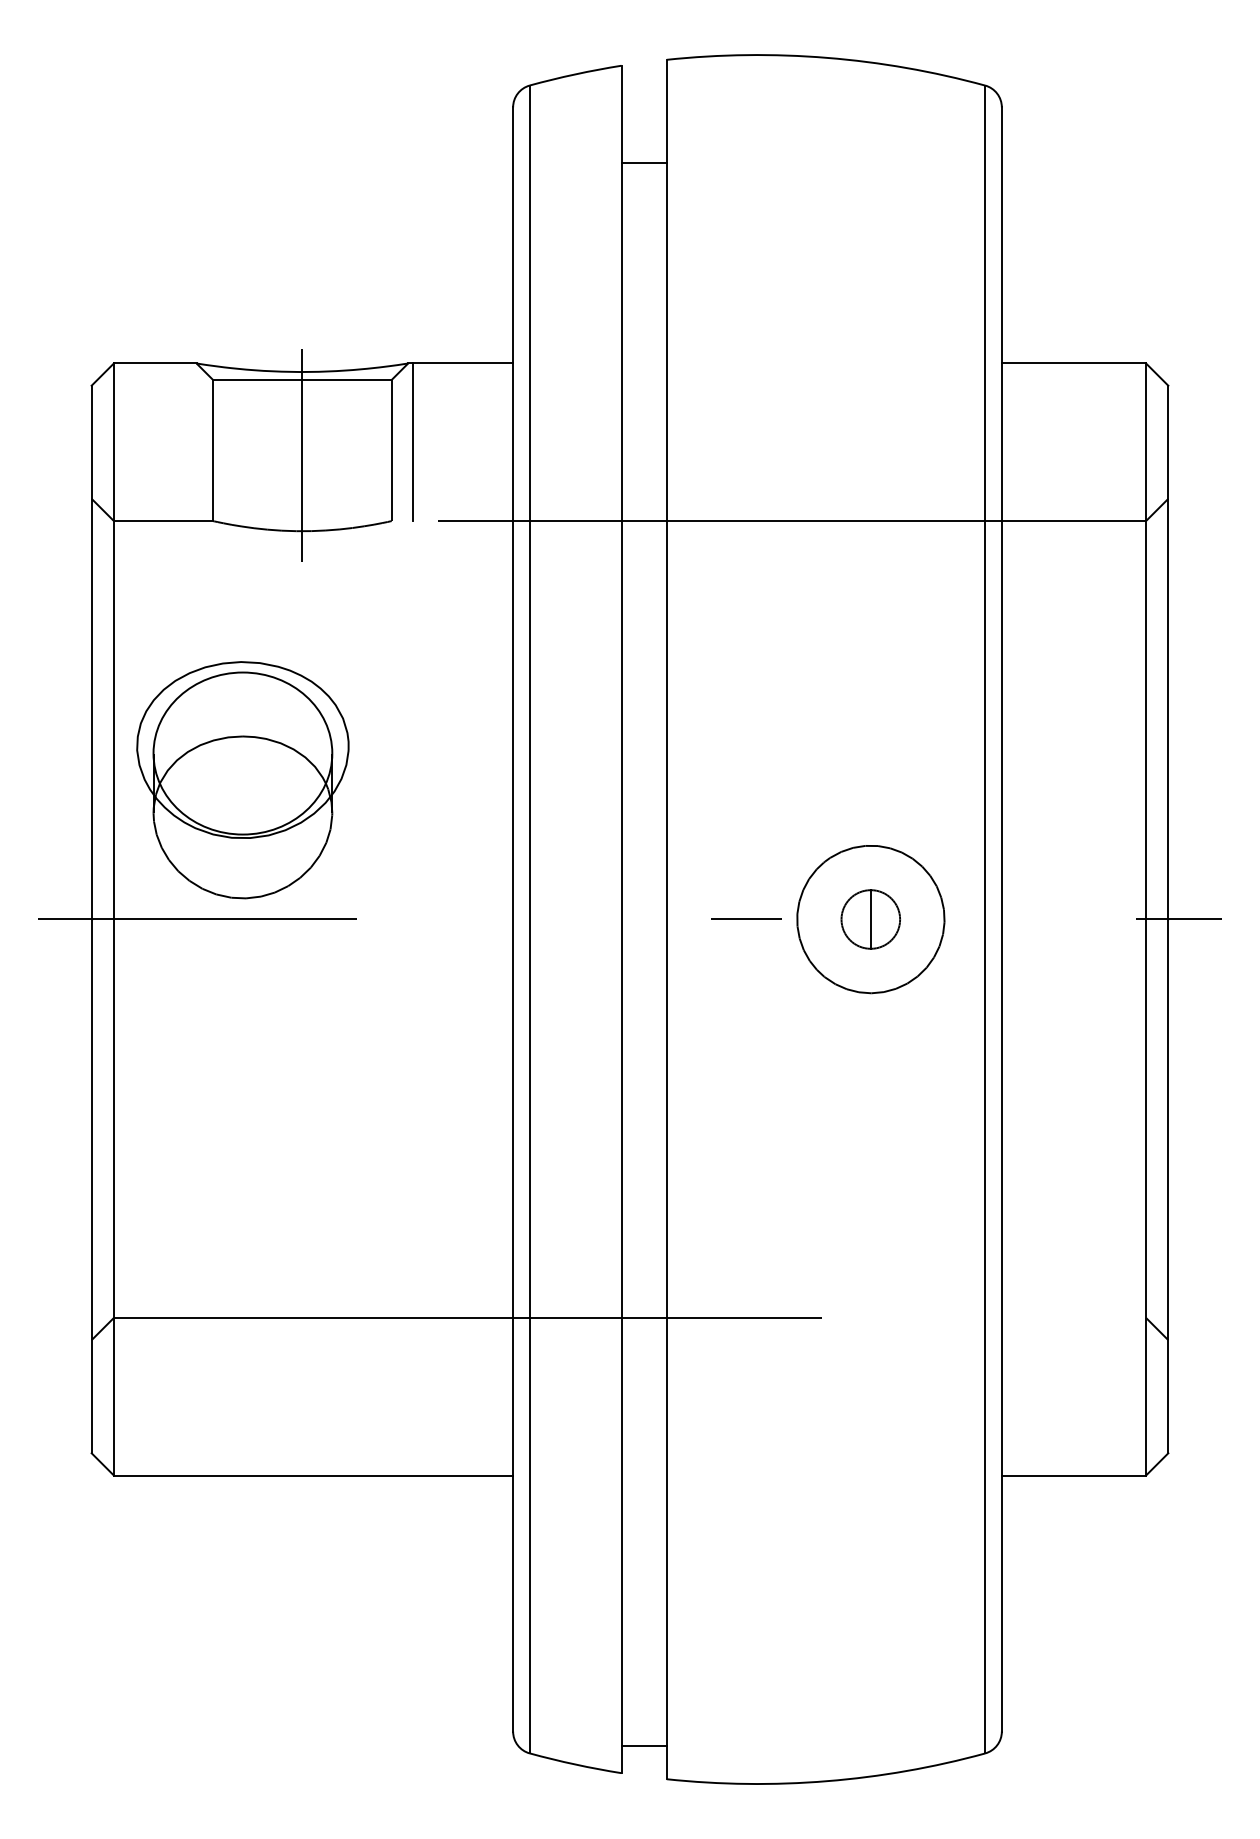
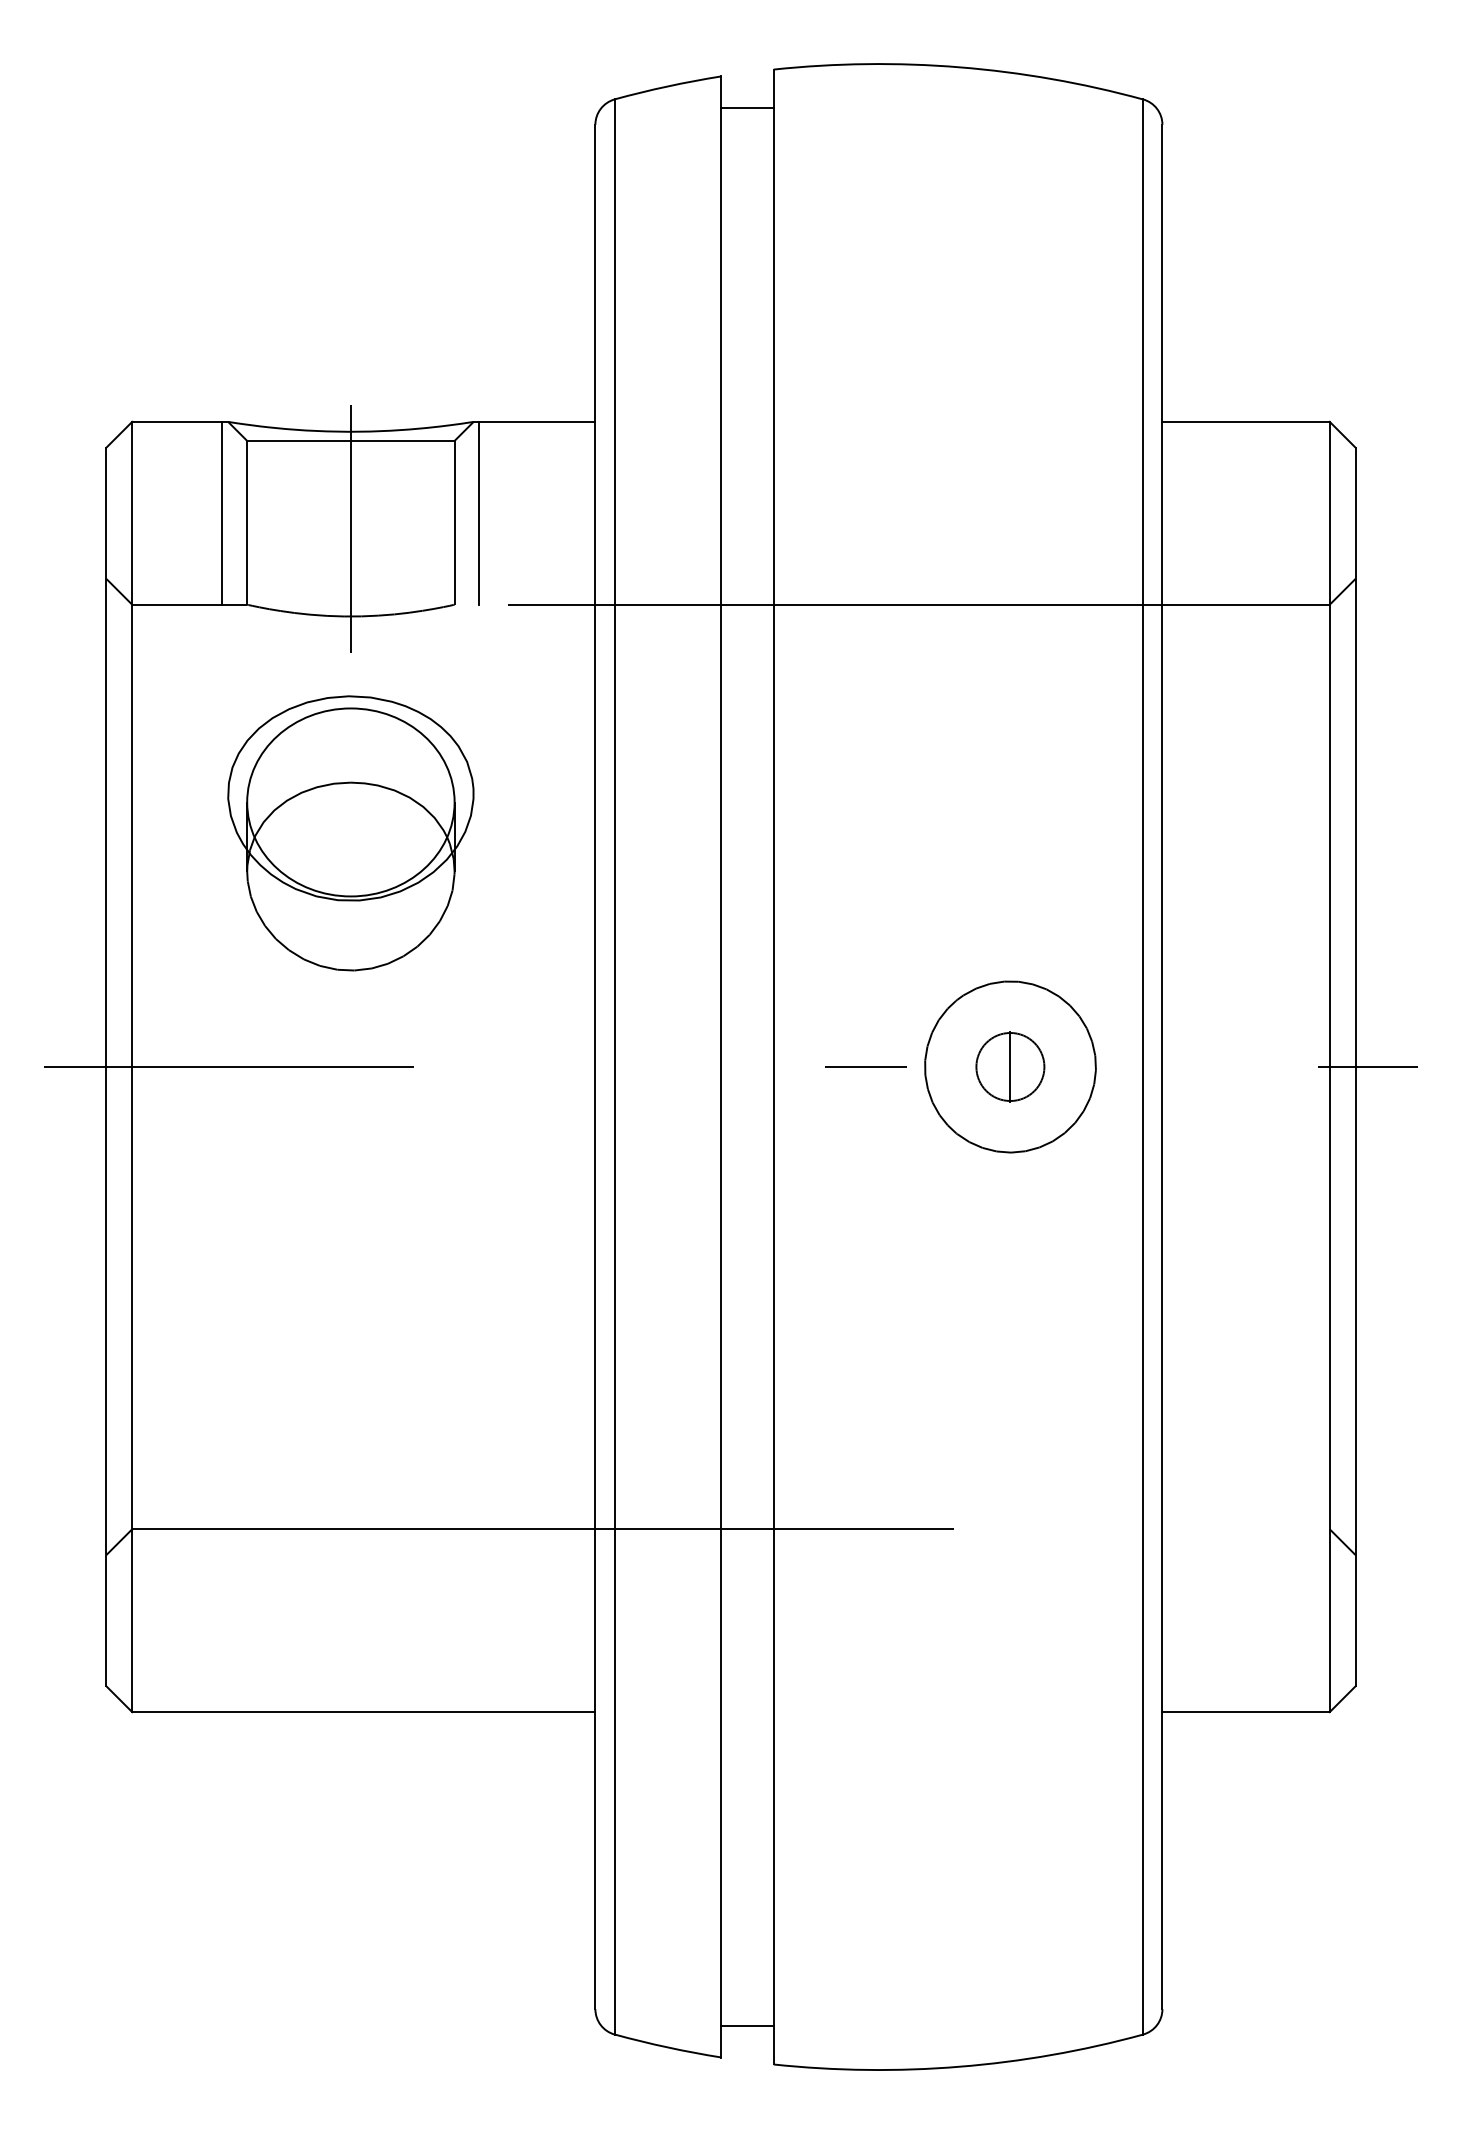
line: (644, 162) -> (747, 107), moved
line: (191, 441) -> (222, 512), added
part: (242, 780) -> (350, 833), moved

